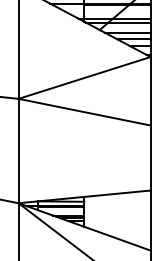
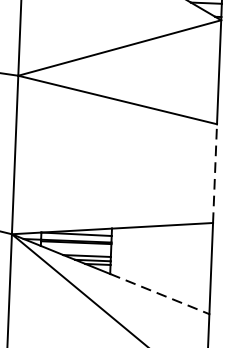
line: (150, 158) -> (214, 174), solid -> dashed
line: (117, 238) -> (159, 293), solid -> dashed

